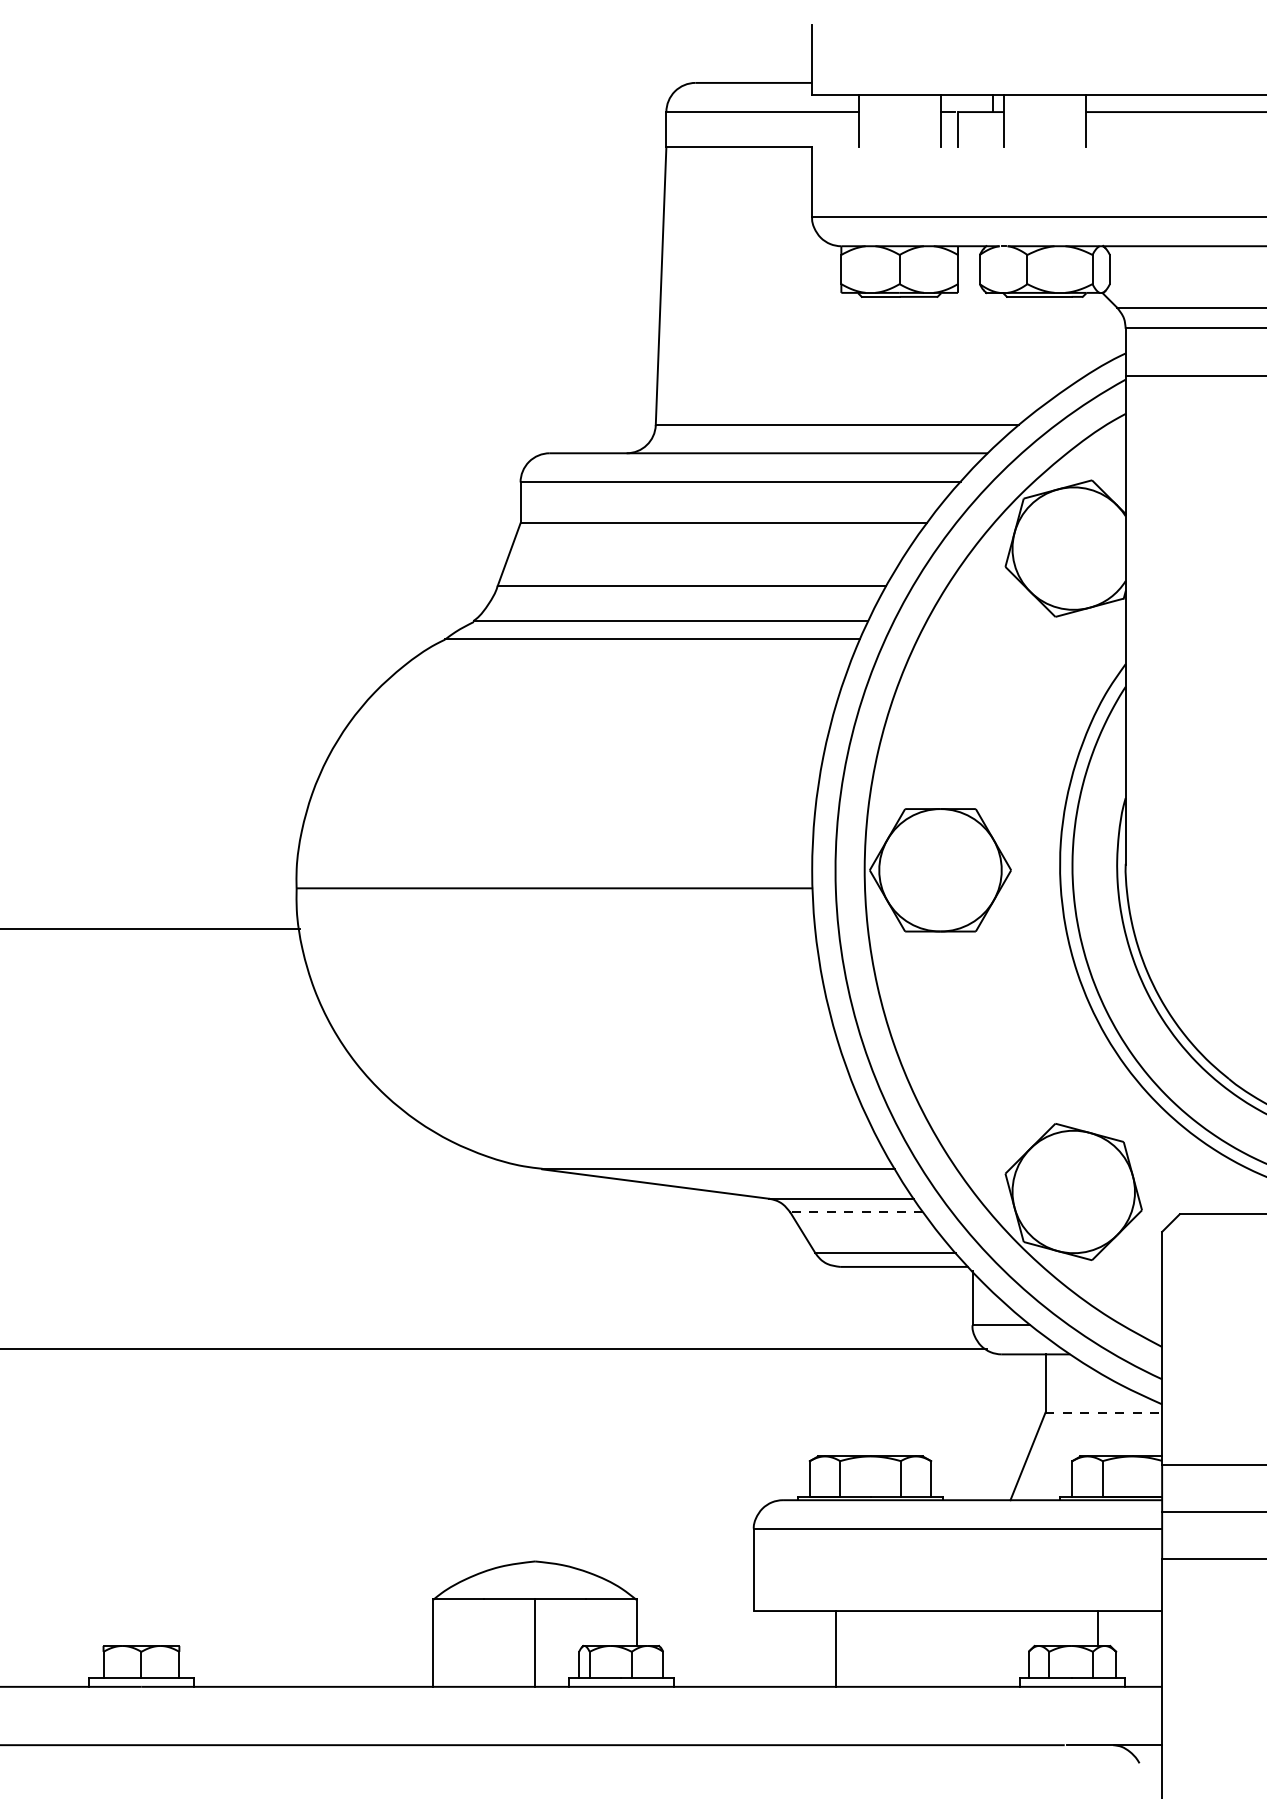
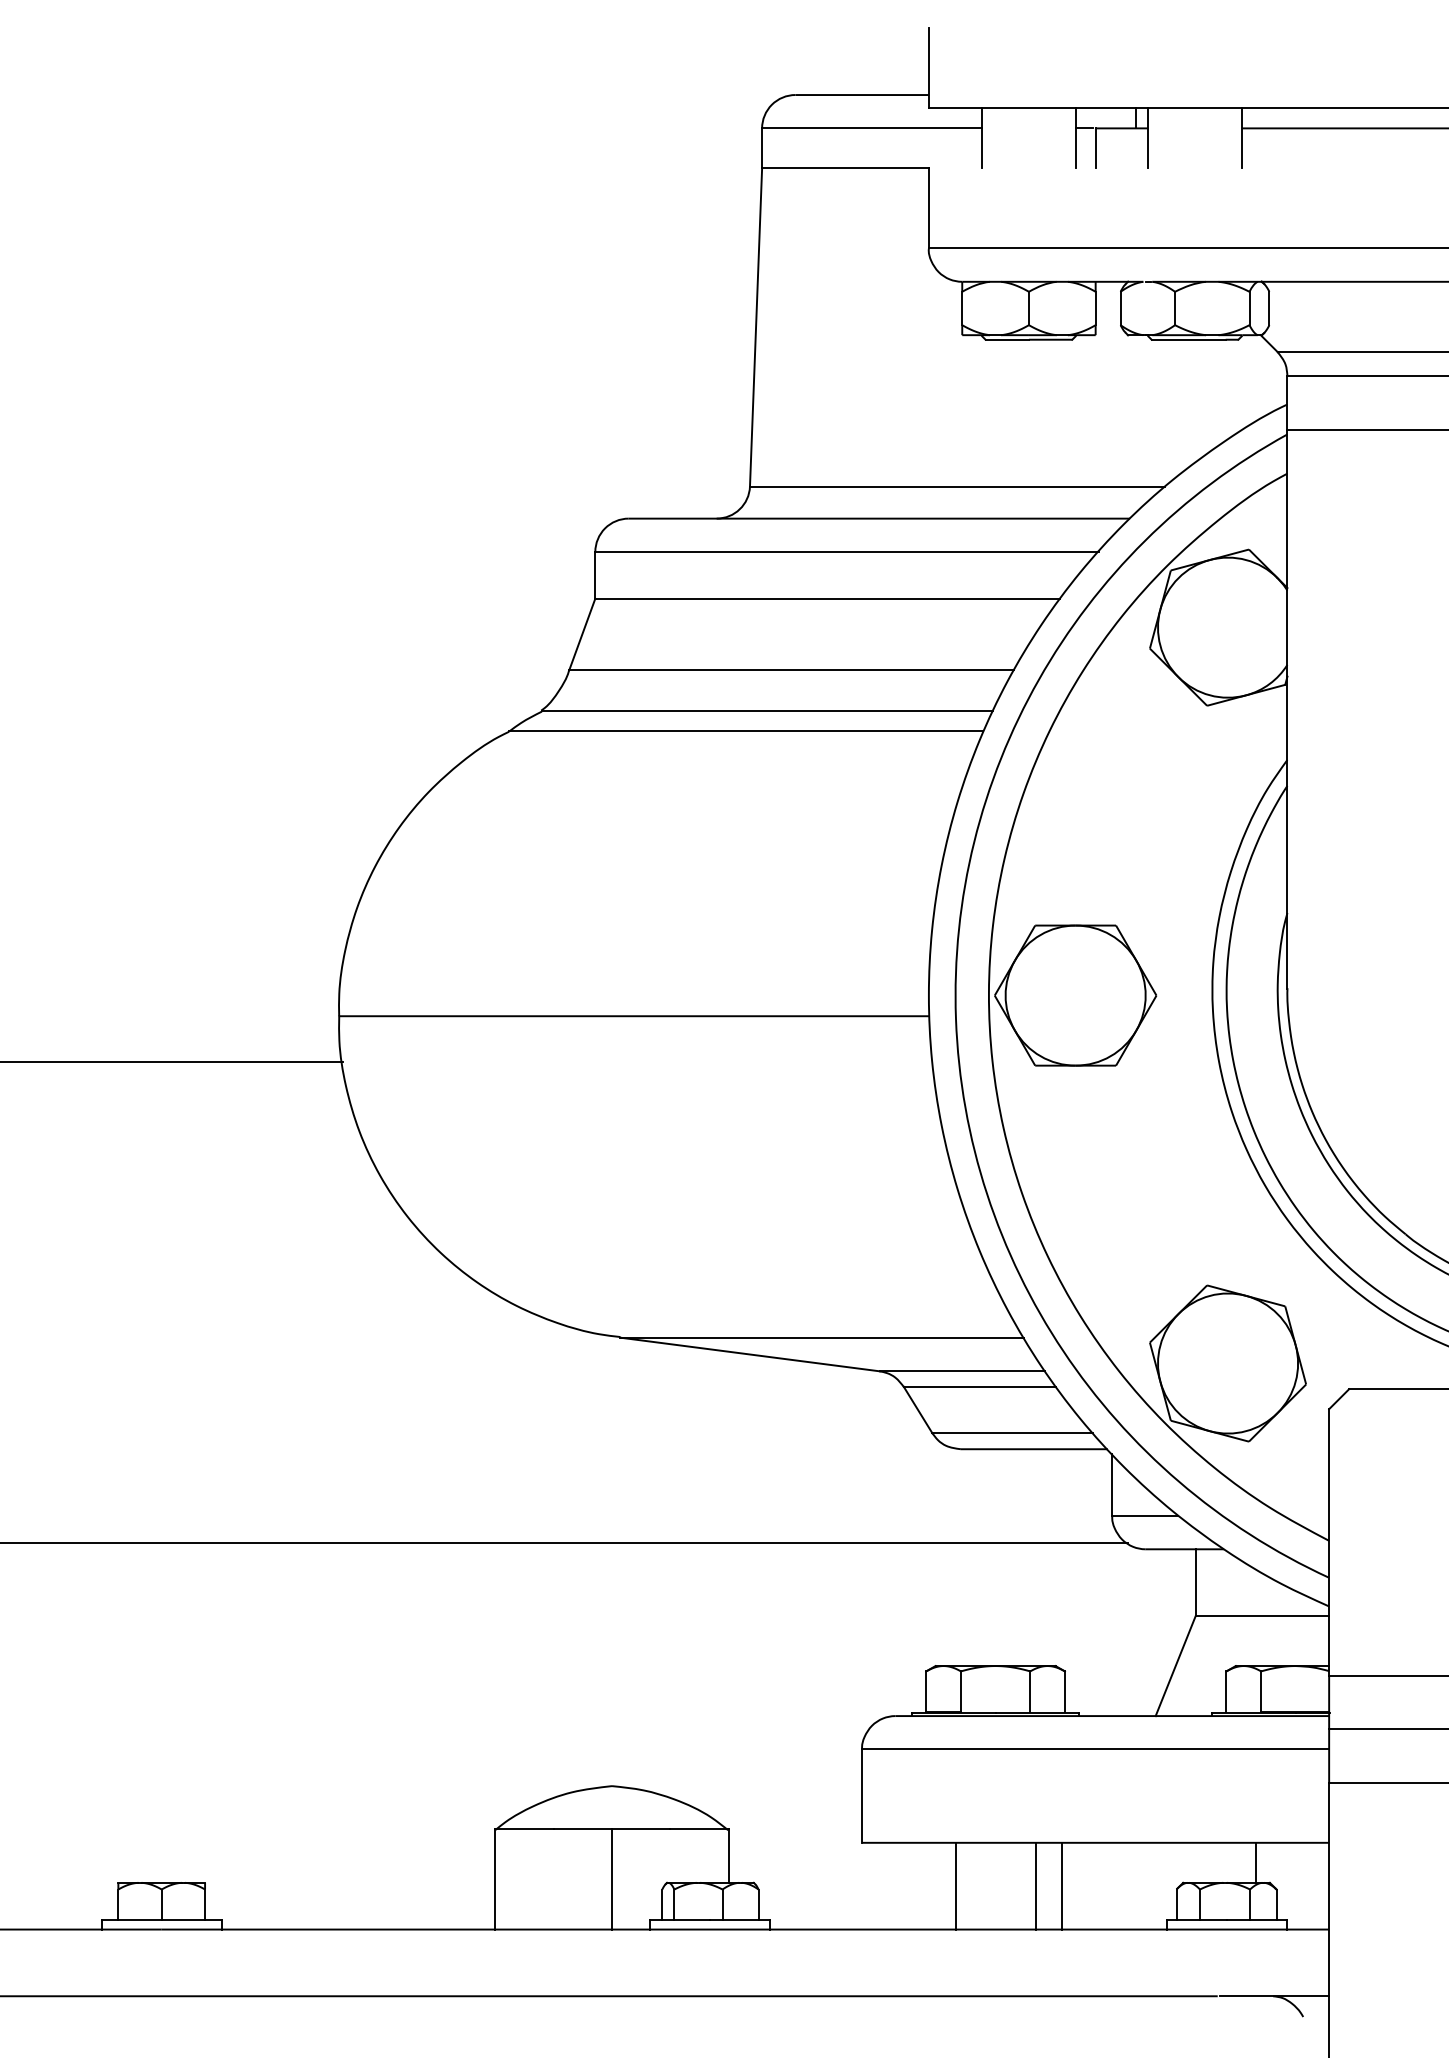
line: (856, 1212) -> (979, 1386), dashed -> solid
line: (1103, 1413) -> (1262, 1616), dashed -> solid
line: (905, 1648) -> (1035, 1885), added
line: (929, 1648) -> (1062, 1885), added

